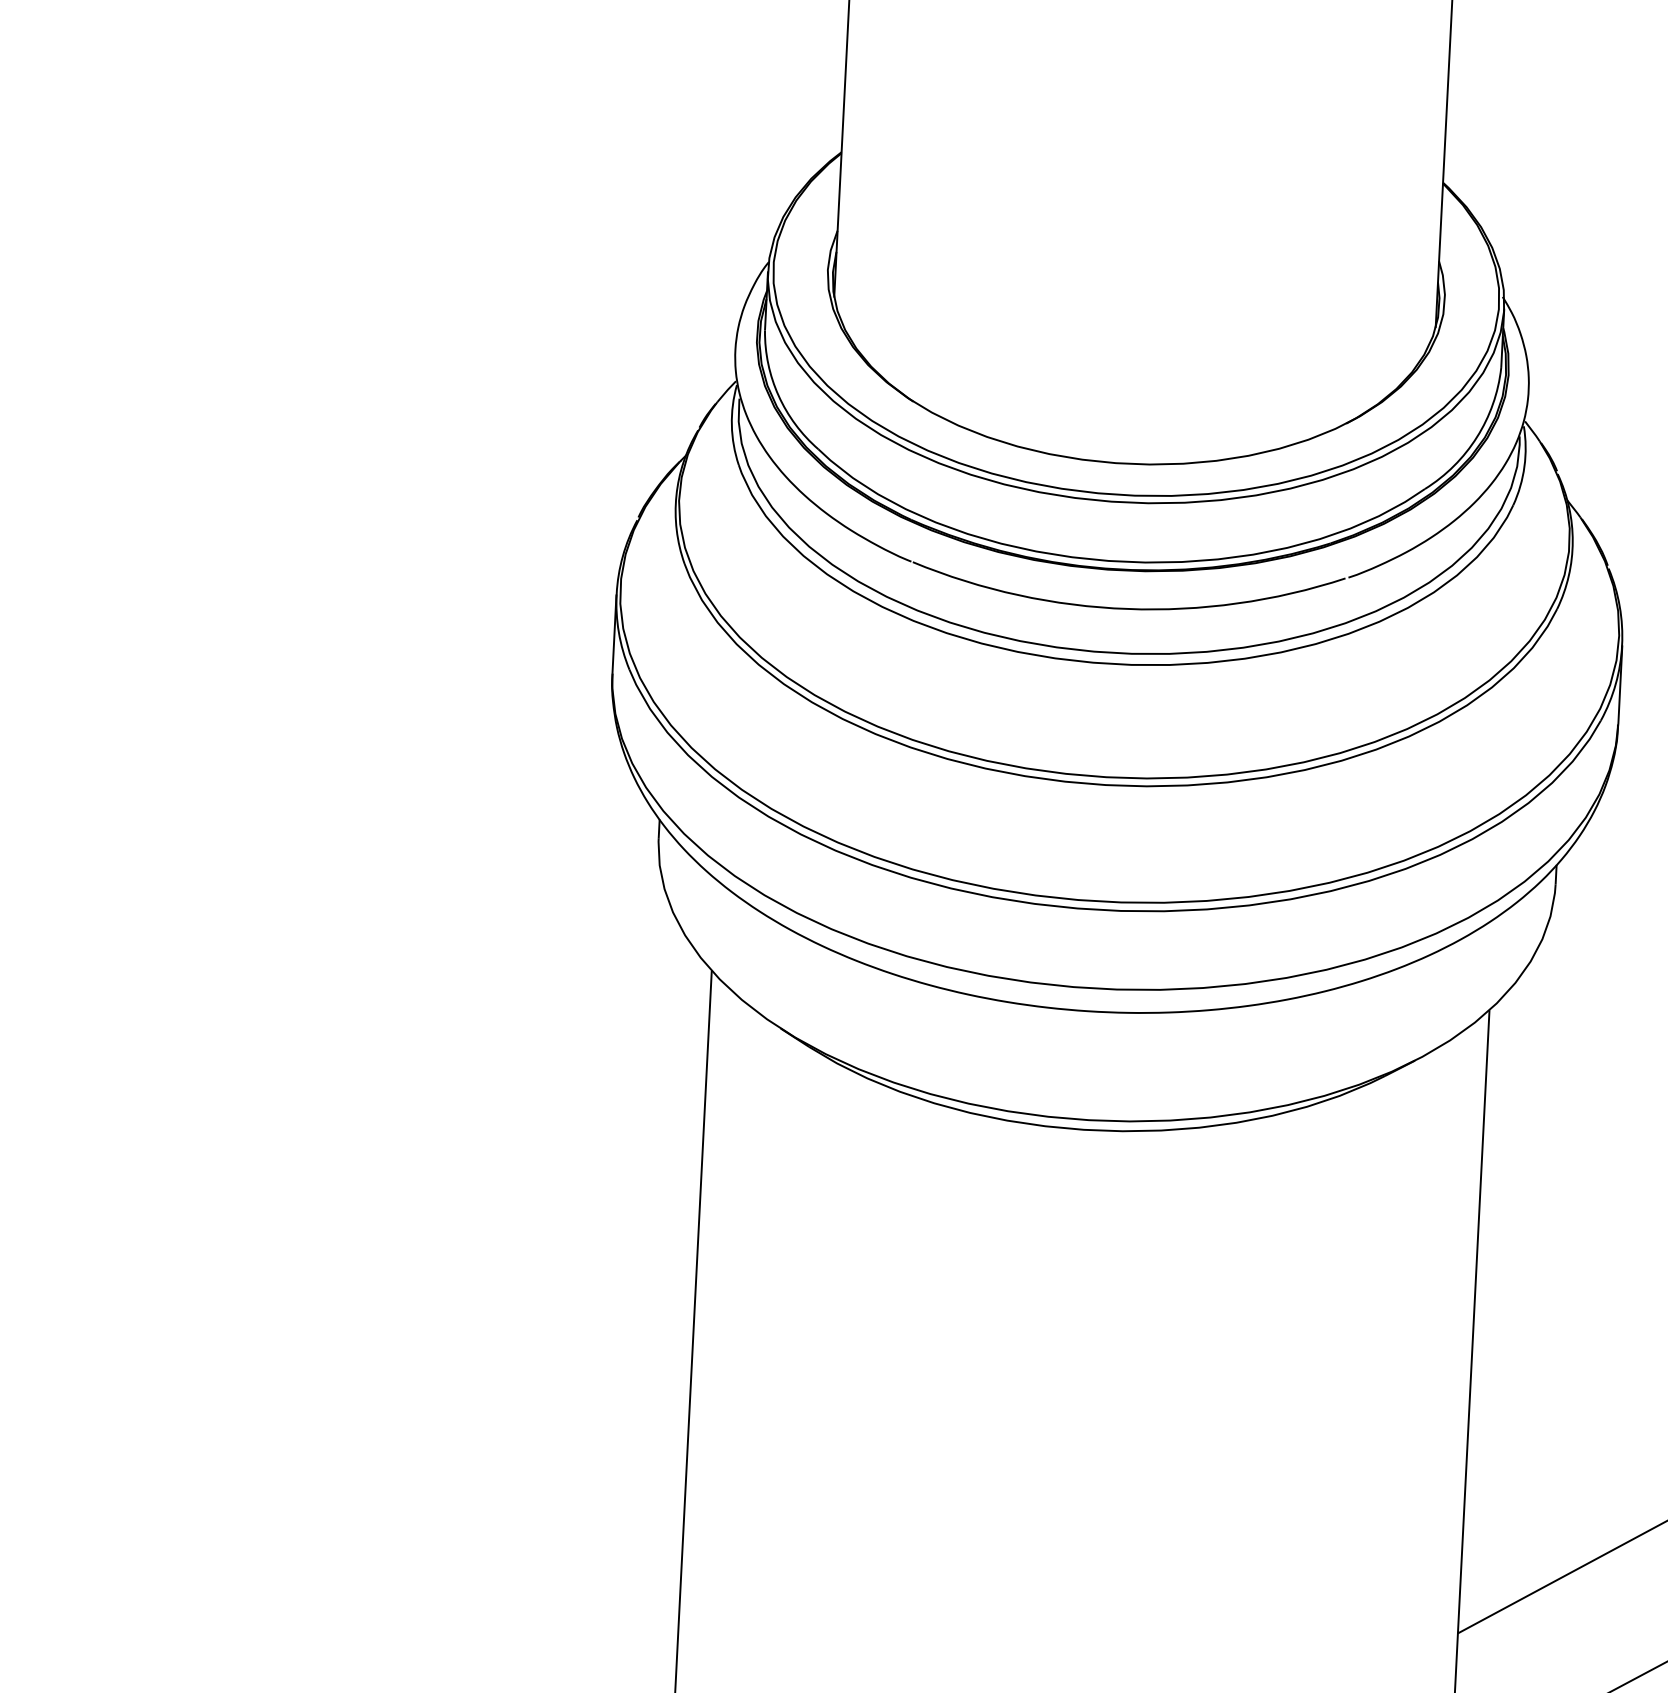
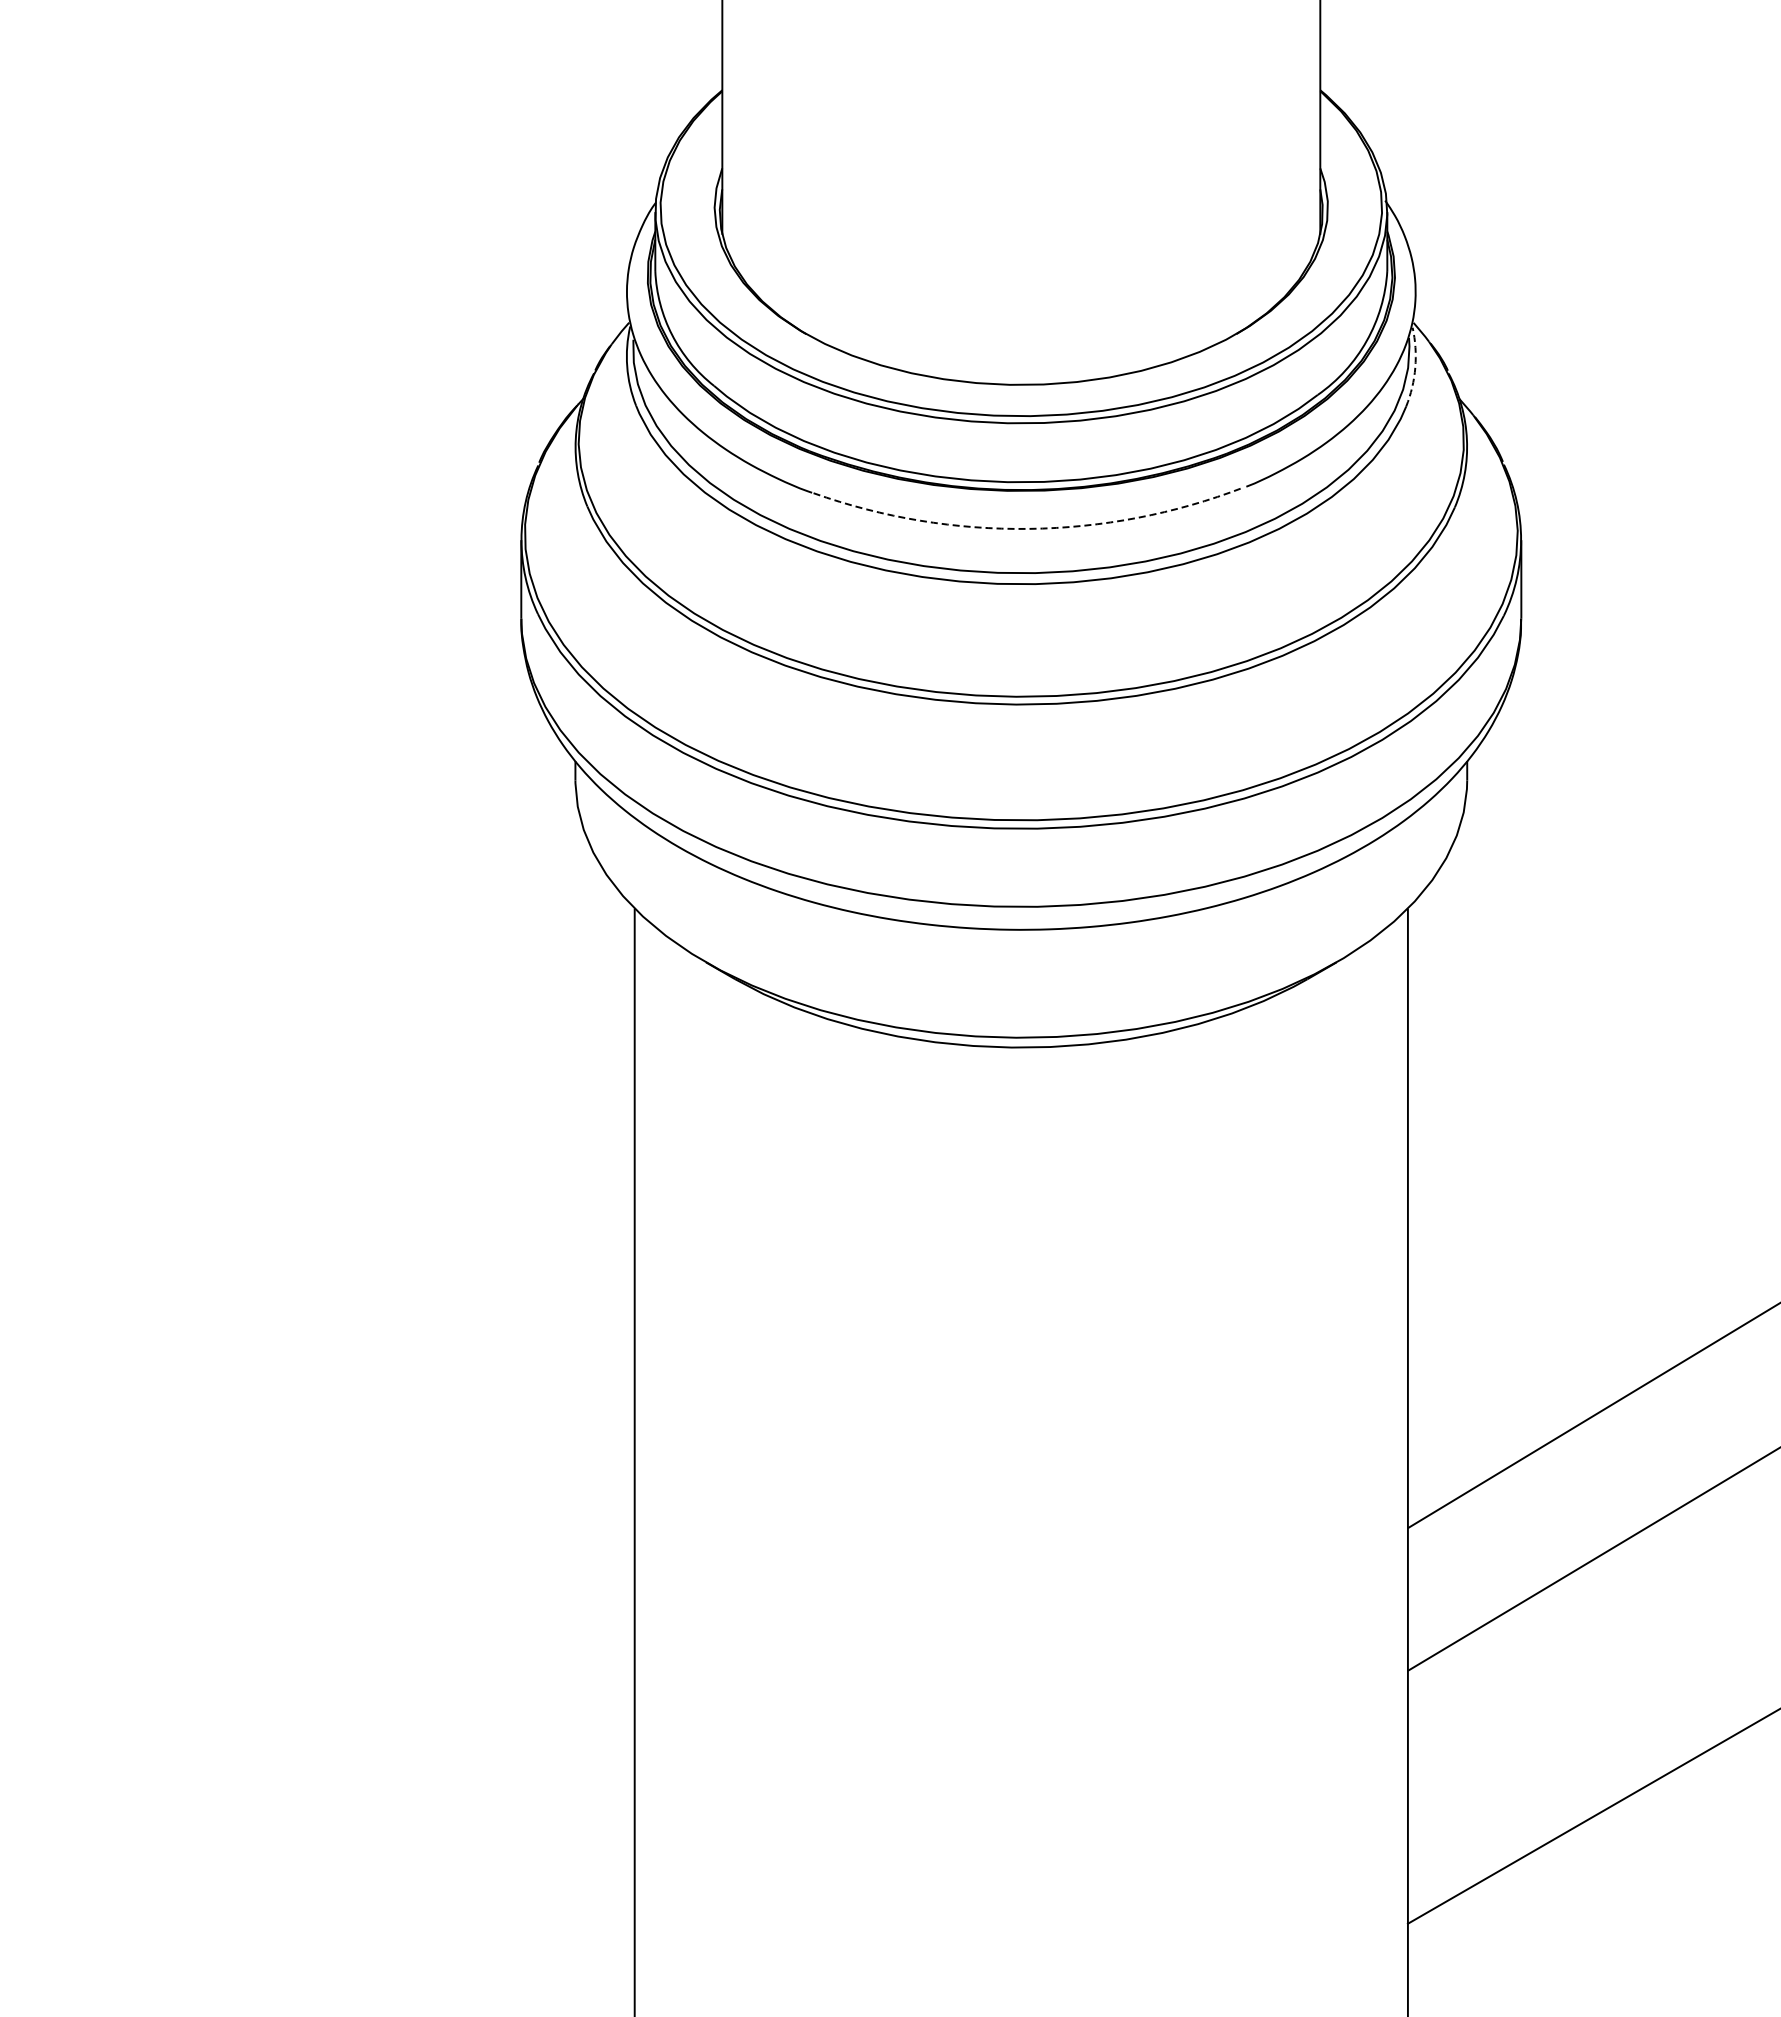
arc: (1524, 466) -> (1415, 367), solid -> dashed
arc: (1128, 608) -> (1029, 528), solid -> dashed

